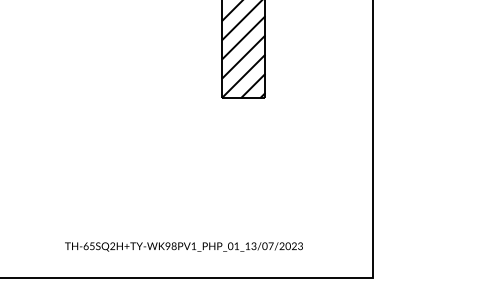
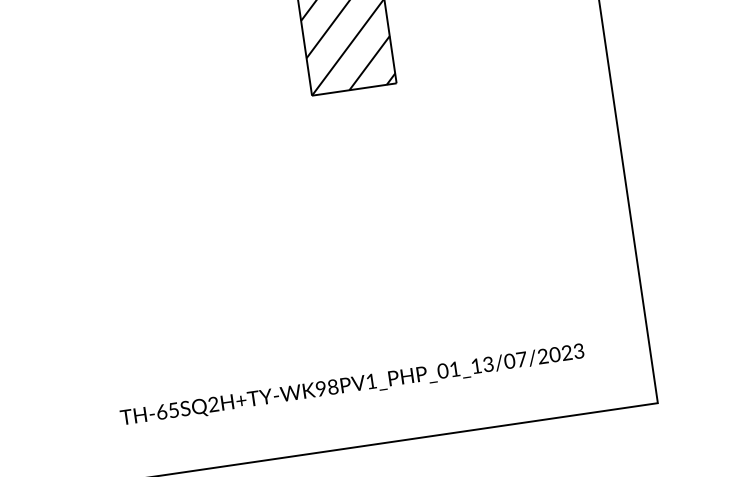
text: (183, 246) -> (351, 384), moved

